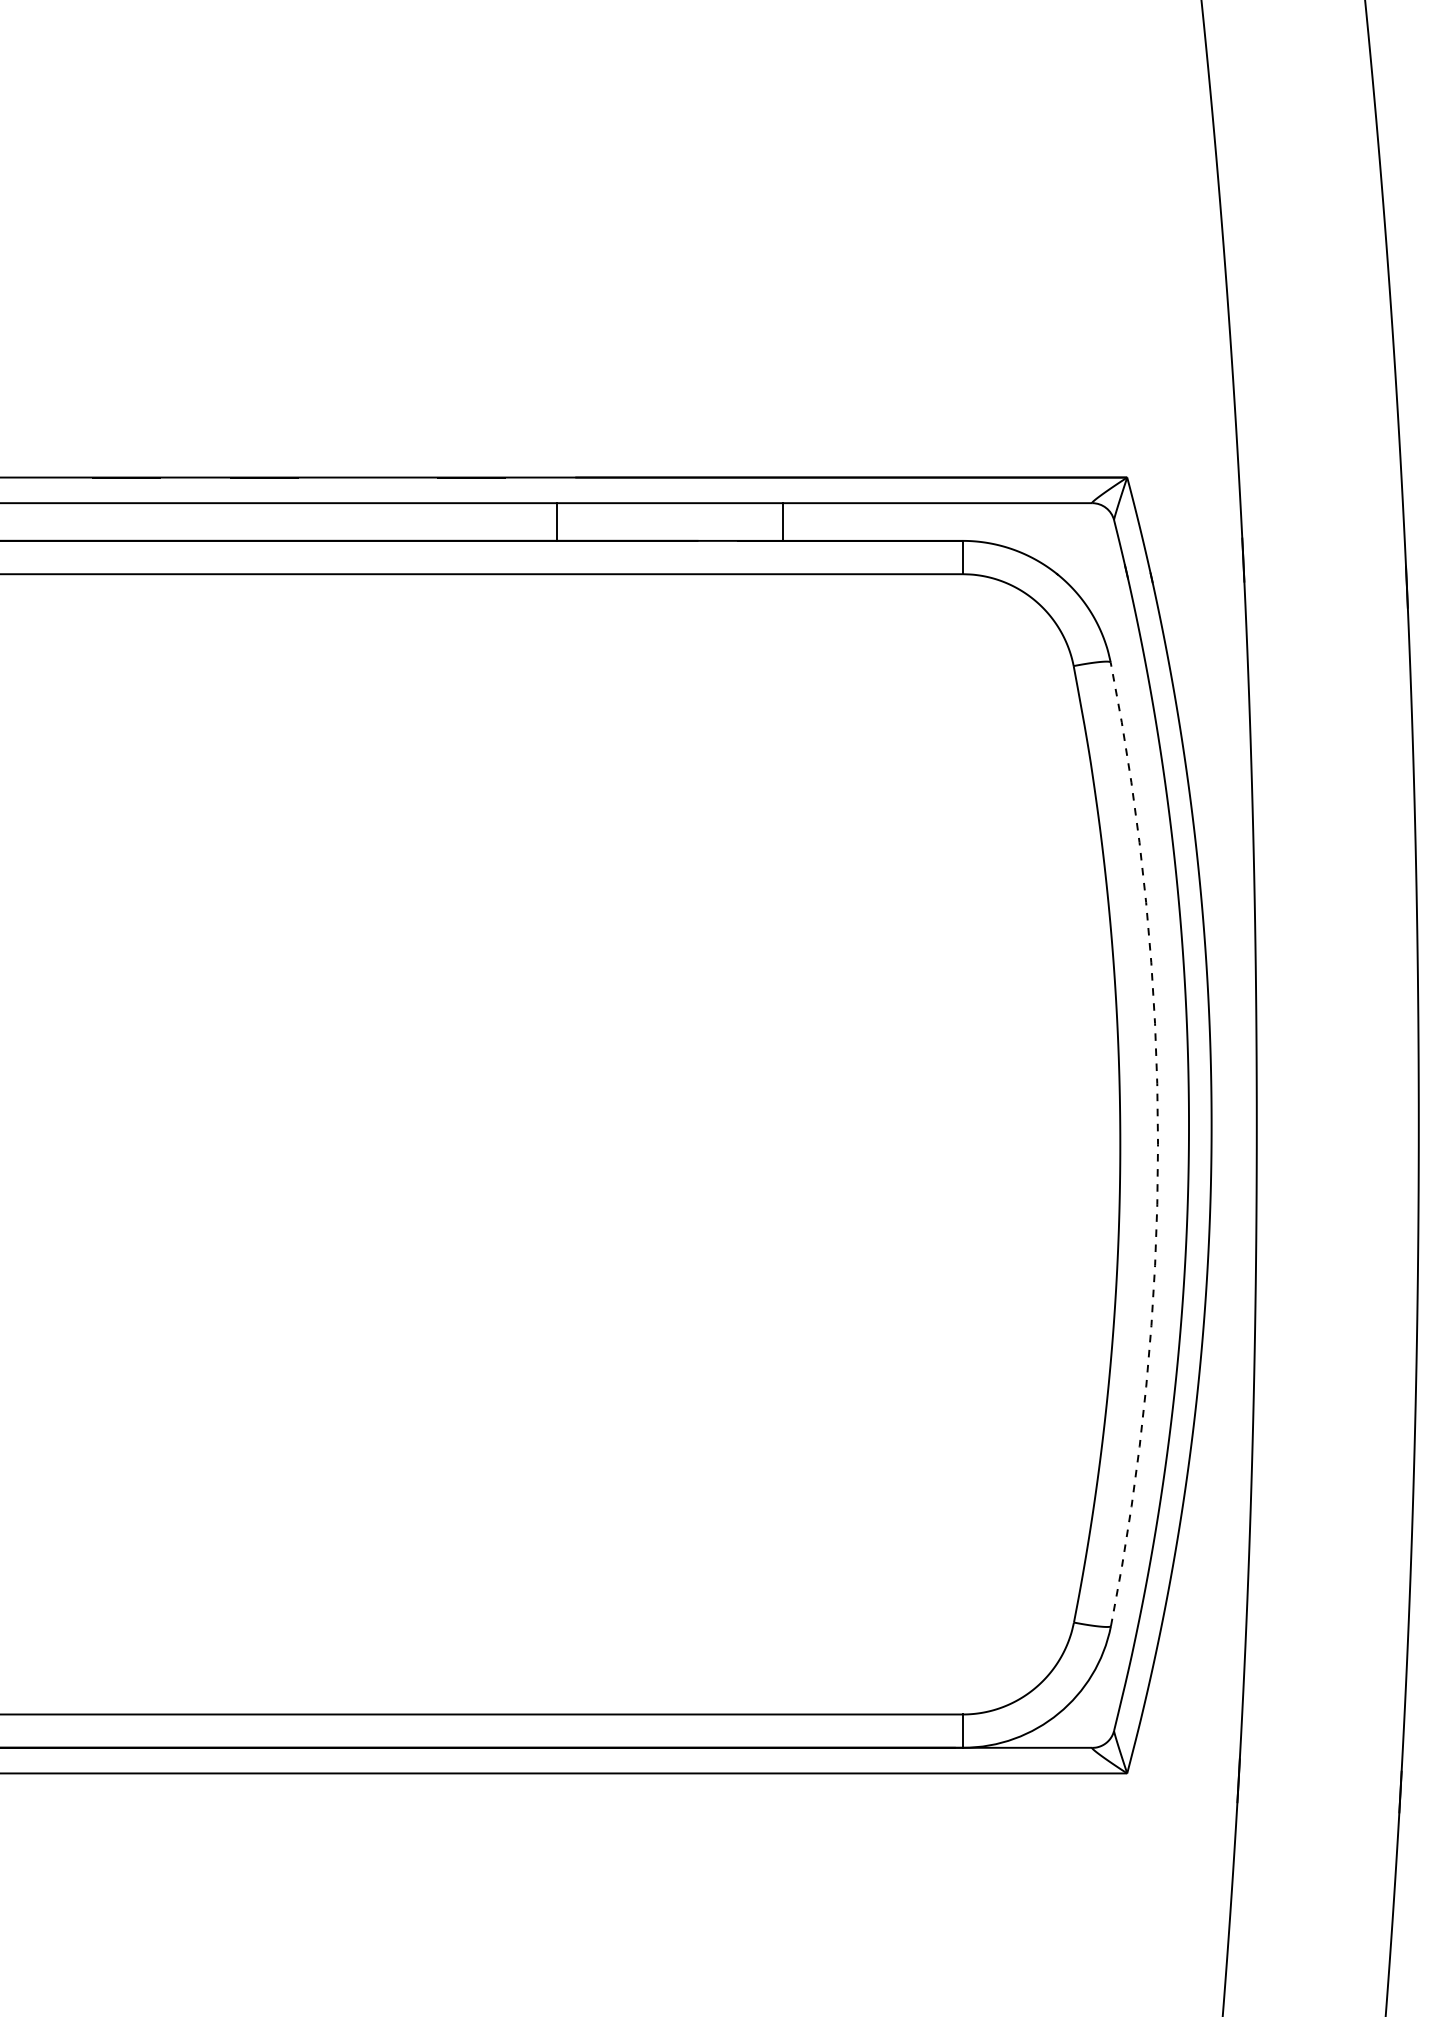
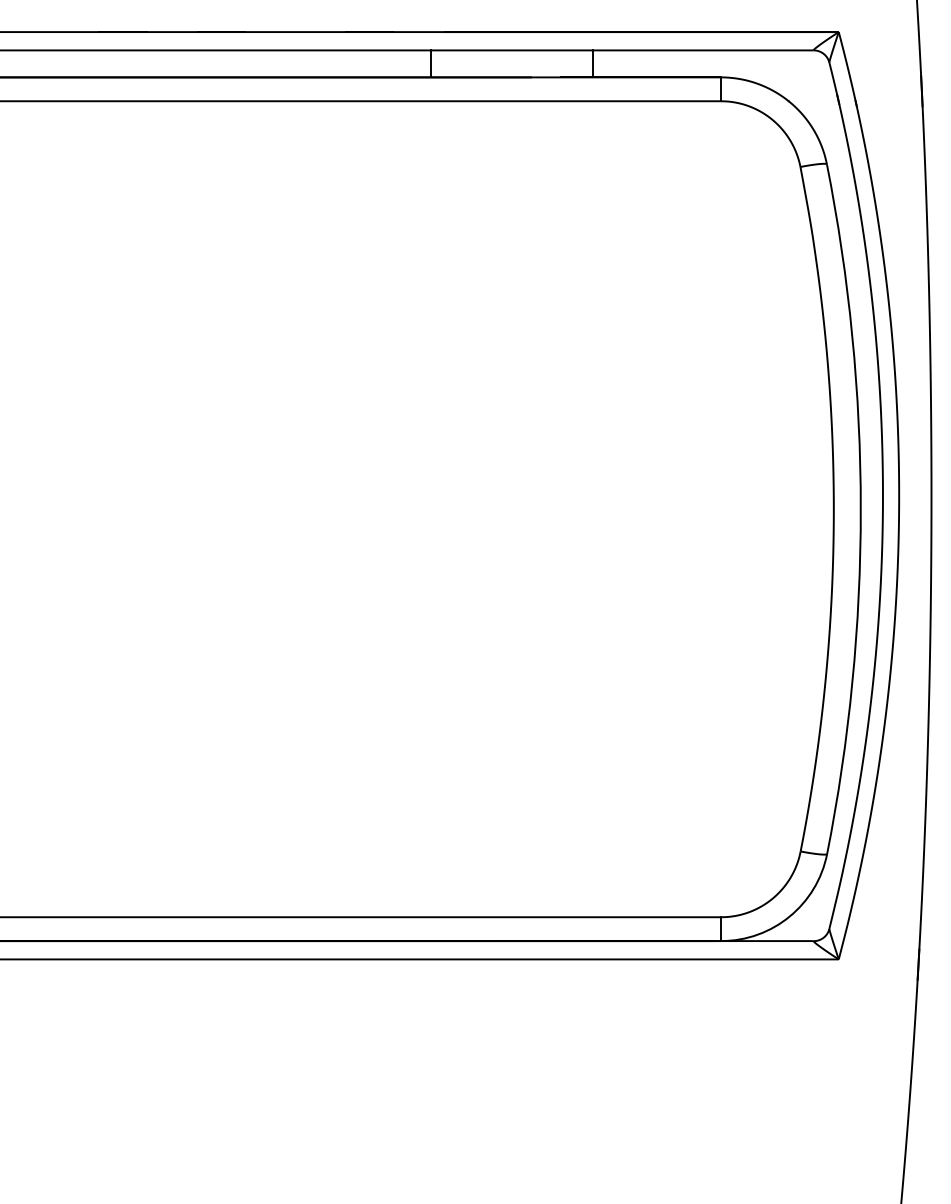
arc: (1158, 1144) -> (861, 509), dashed -> solid

